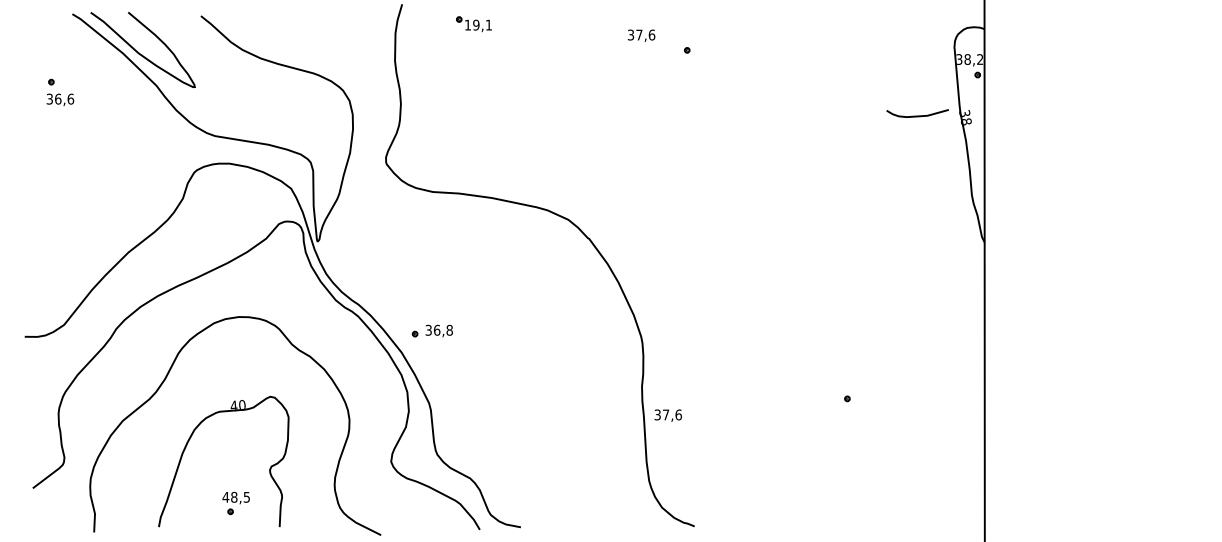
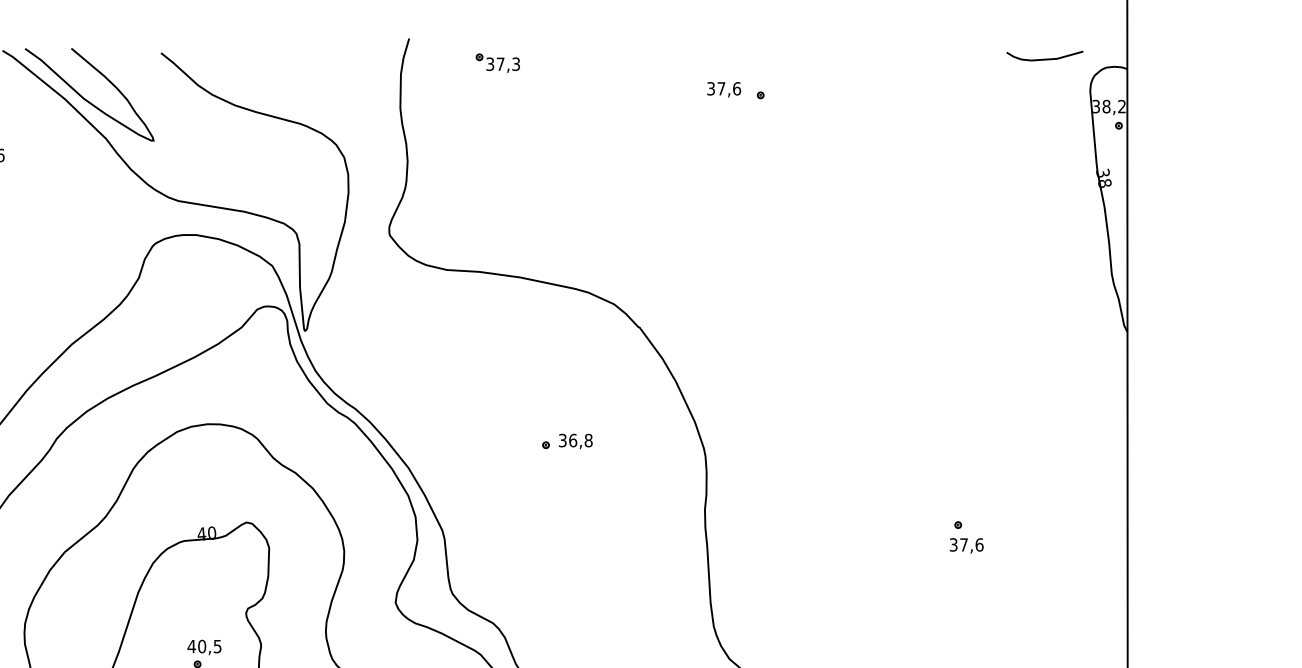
text: (478, 24) -> (503, 63), 19,1 -> 37,3
text: (641, 35) -> (724, 89), moved
curve: (917, 115) -> (1044, 58), moved
part: (431, 330) -> (566, 440), moved
text: (667, 415) -> (965, 545), moved
text: (234, 497) -> (202, 646), 48,5 -> 40,5

